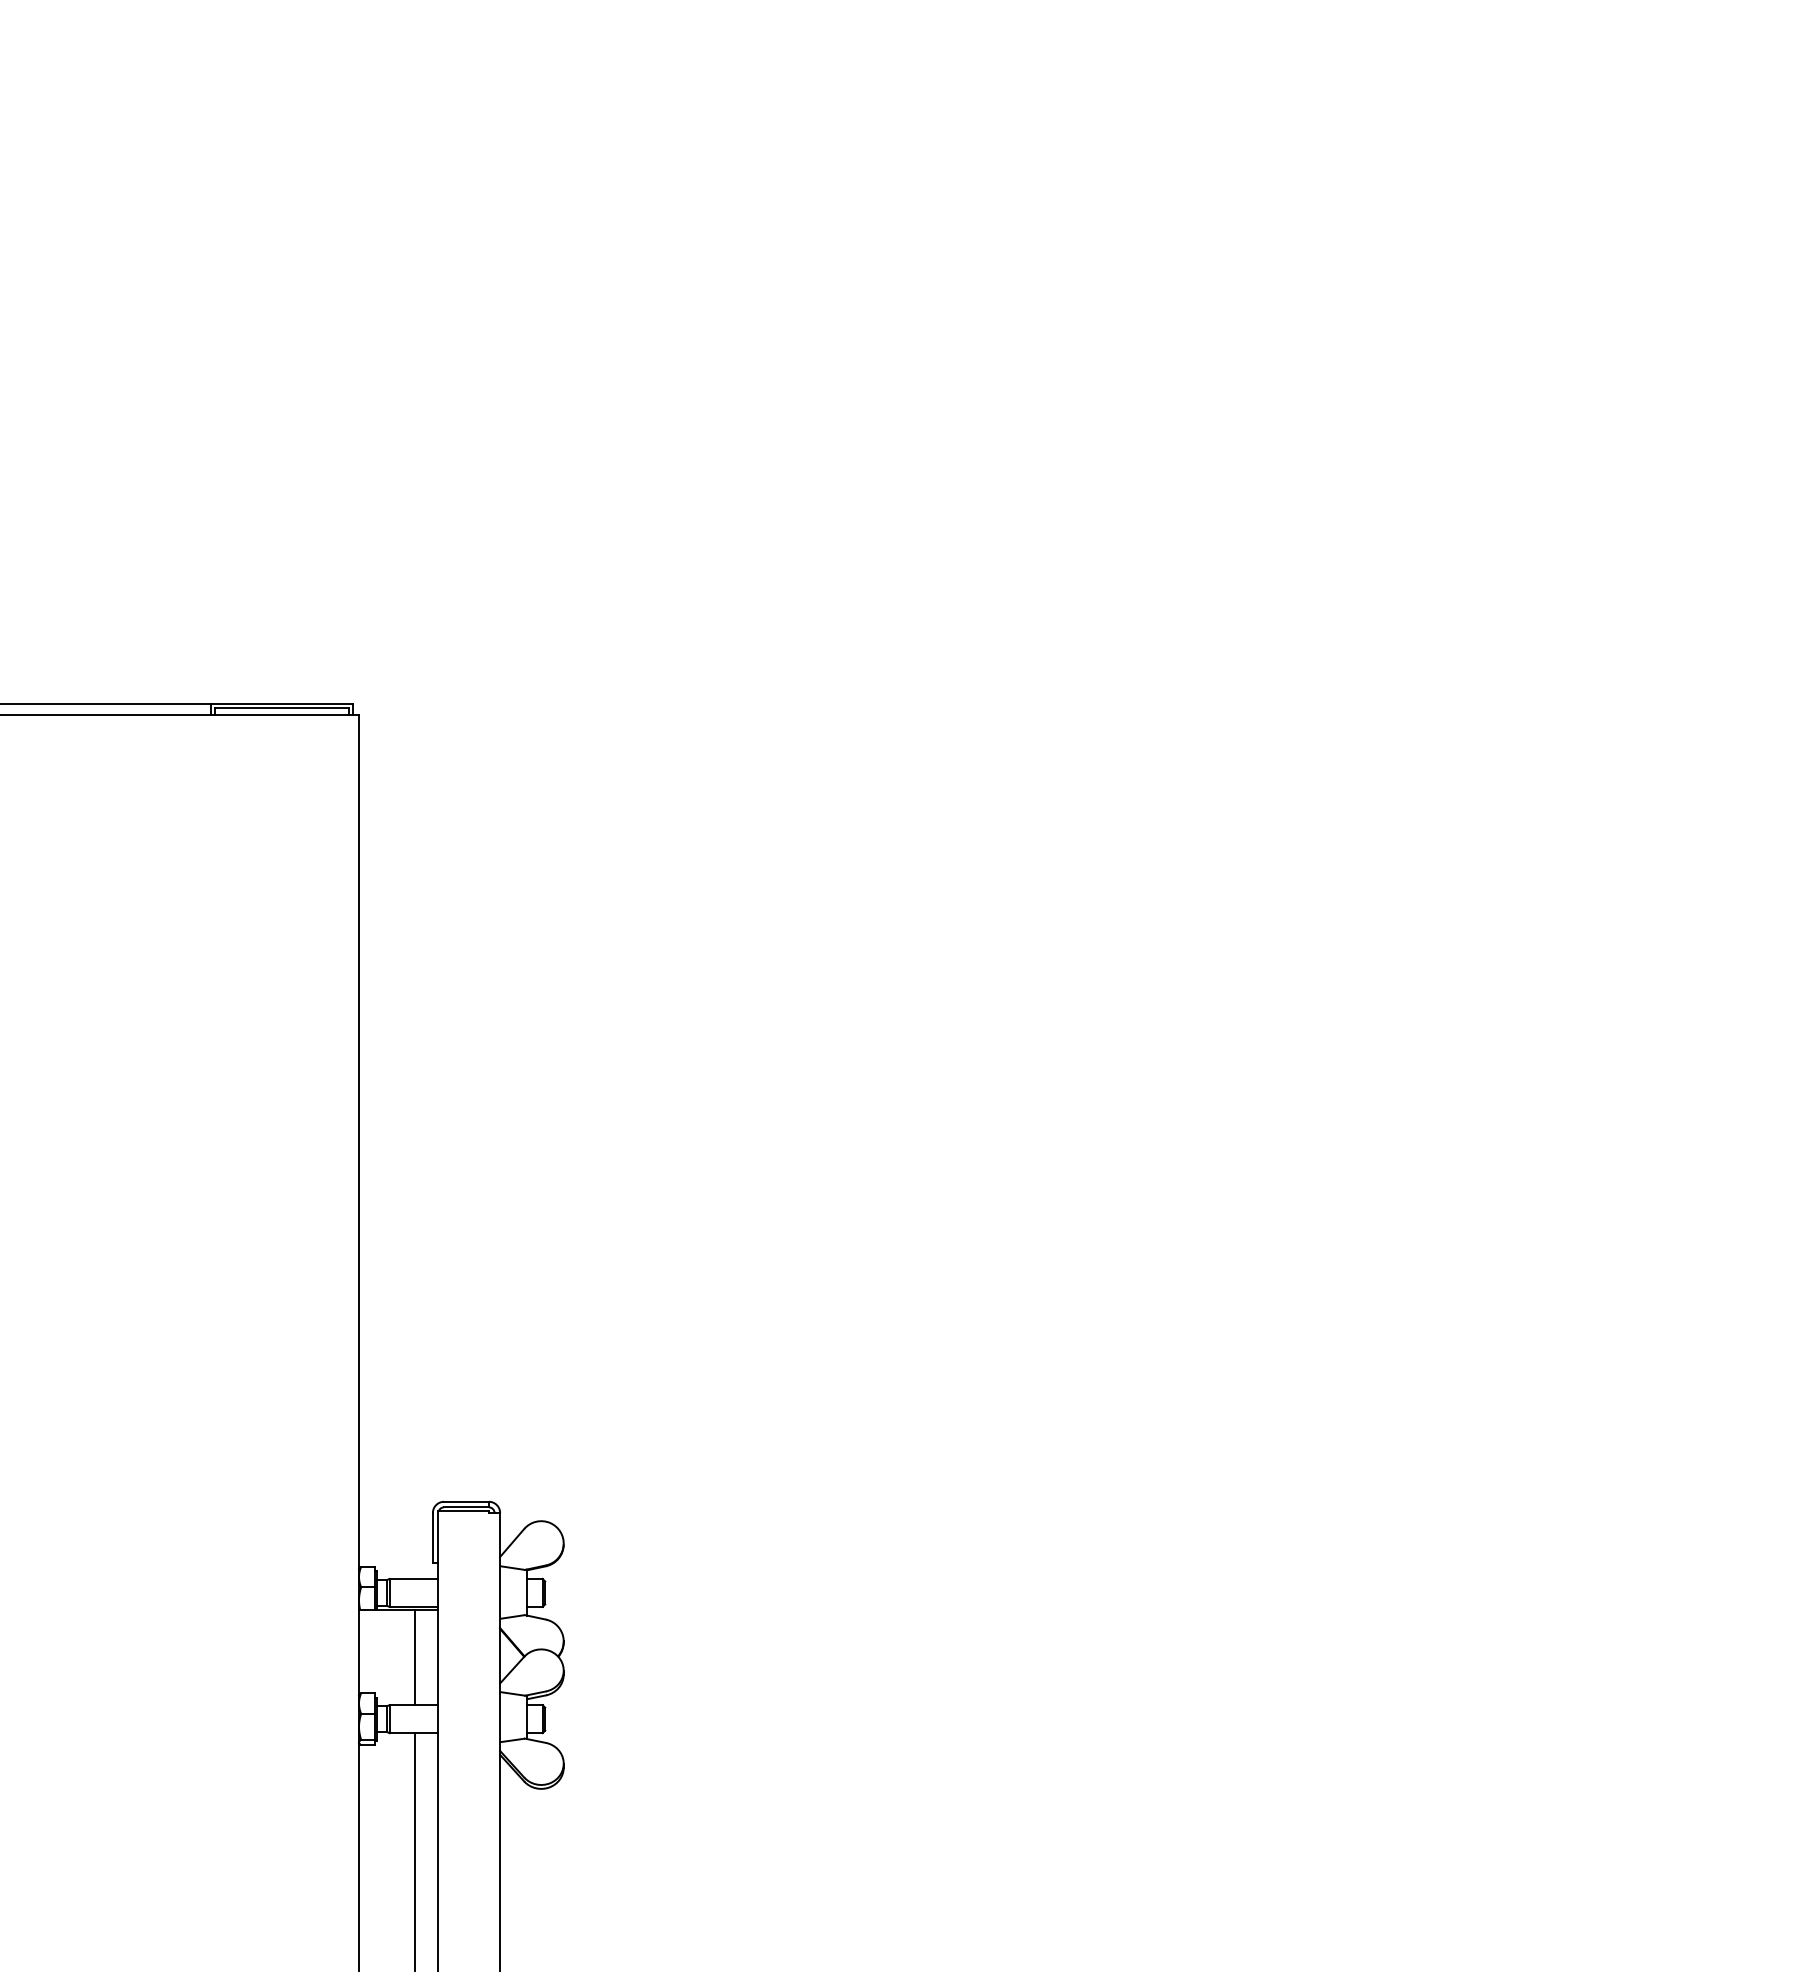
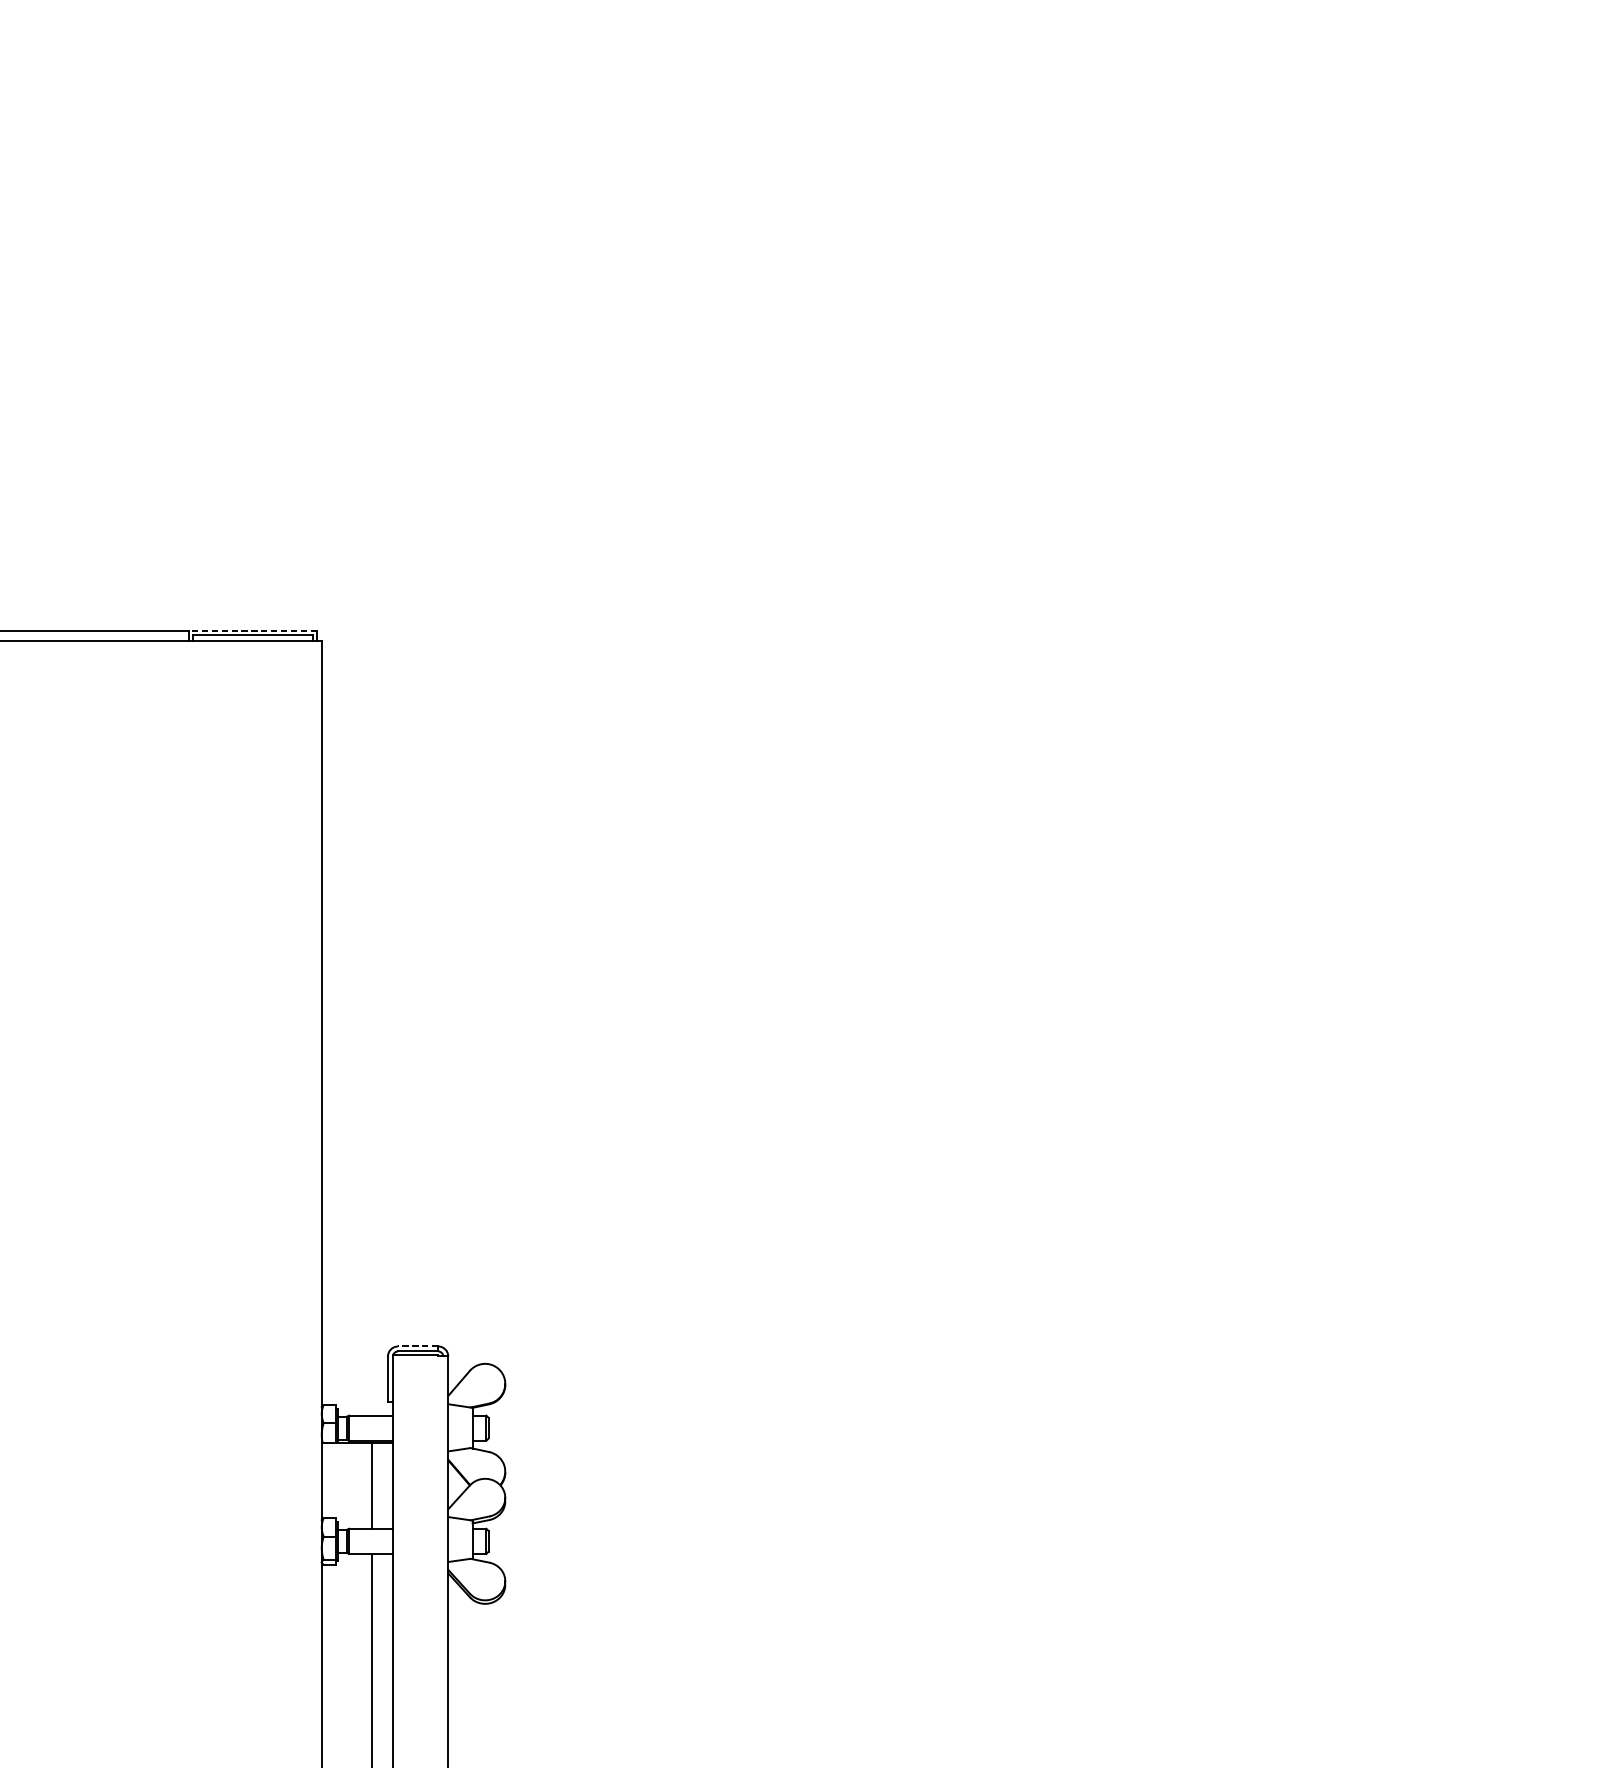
line: (281, 703) -> (252, 630), solid -> dashed
line: (466, 1501) -> (418, 1346), solid -> dashed

